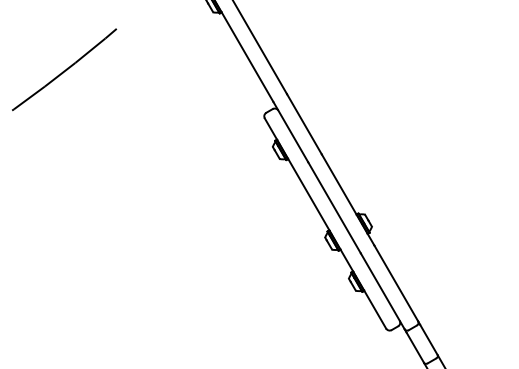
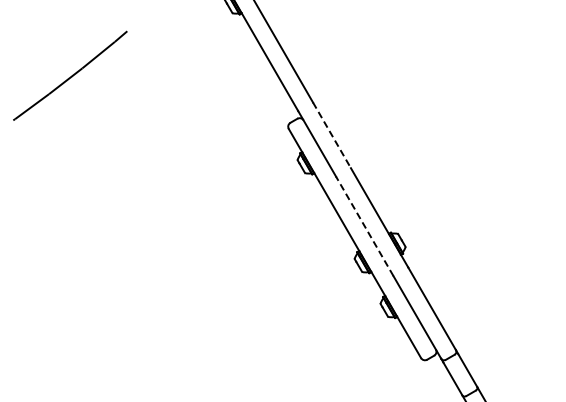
line: (303, 124) -> (331, 135), solid -> dashed
line: (334, 206) -> (364, 225), solid -> dashed

